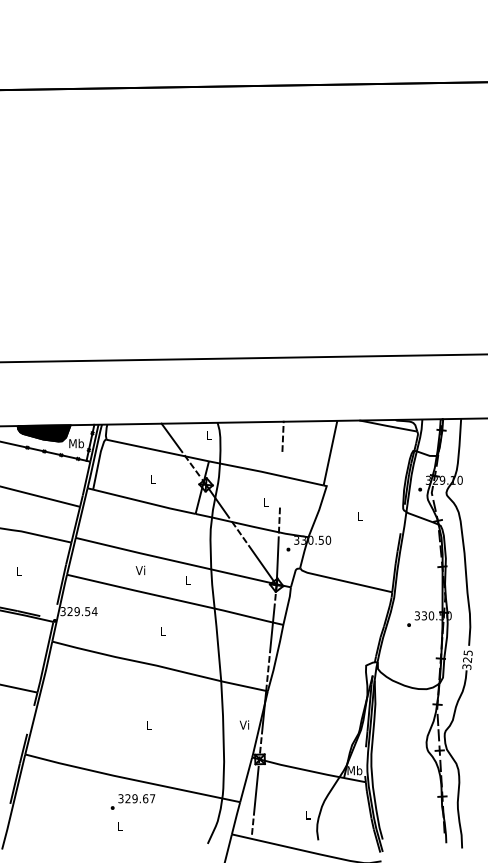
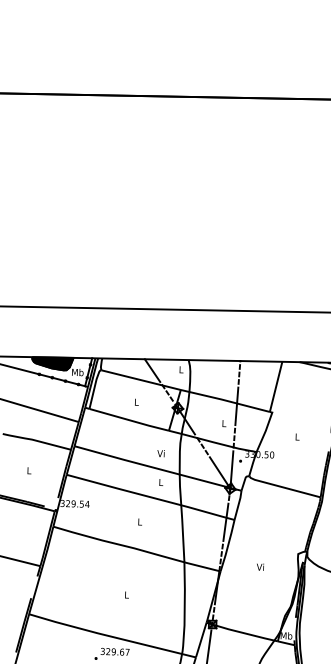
line: (281, 479) -> (237, 406), added
text: (140, 569) -> (161, 452), moved
text: (243, 724) -> (259, 566), moved

